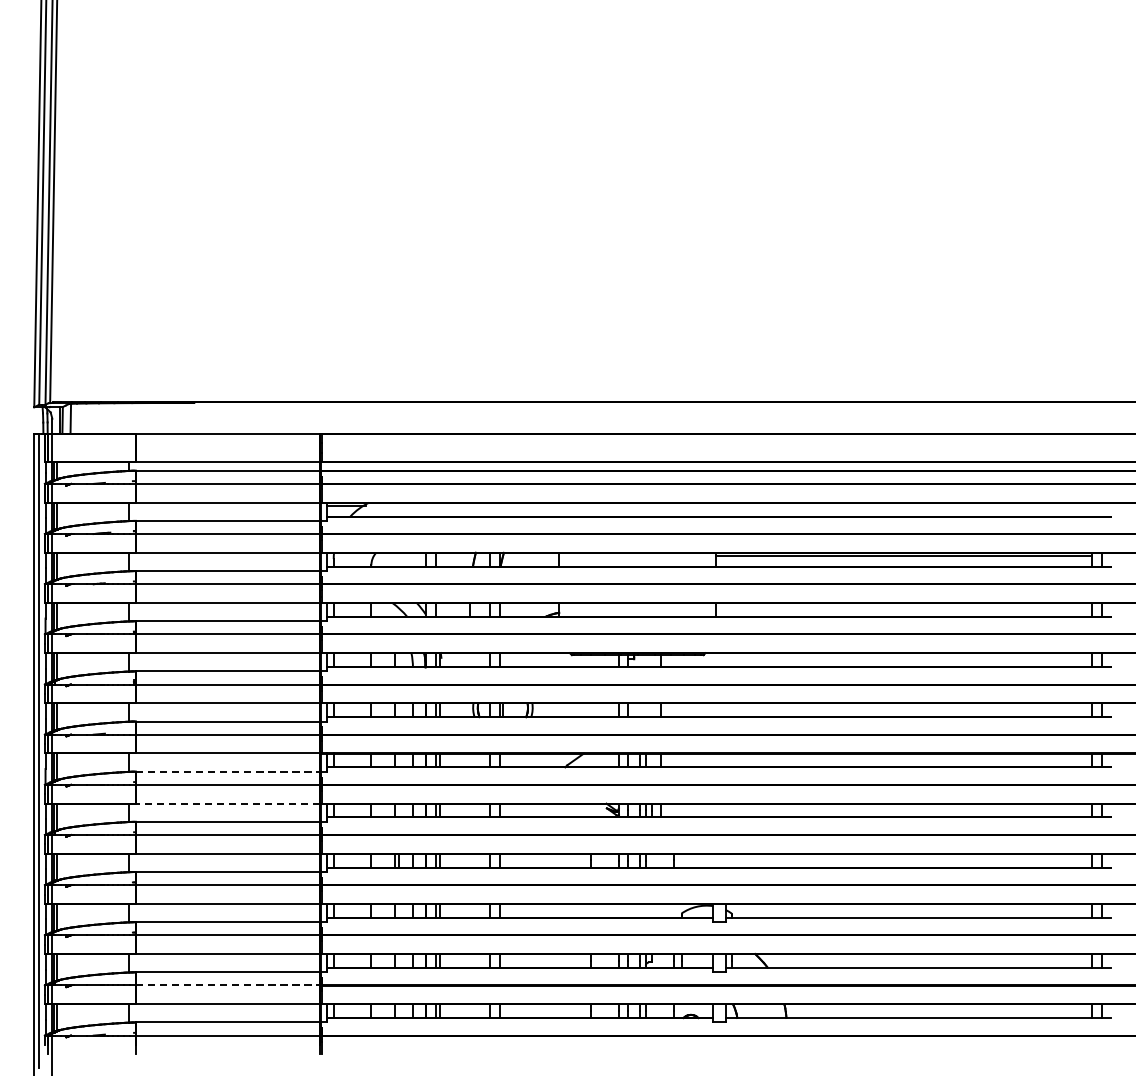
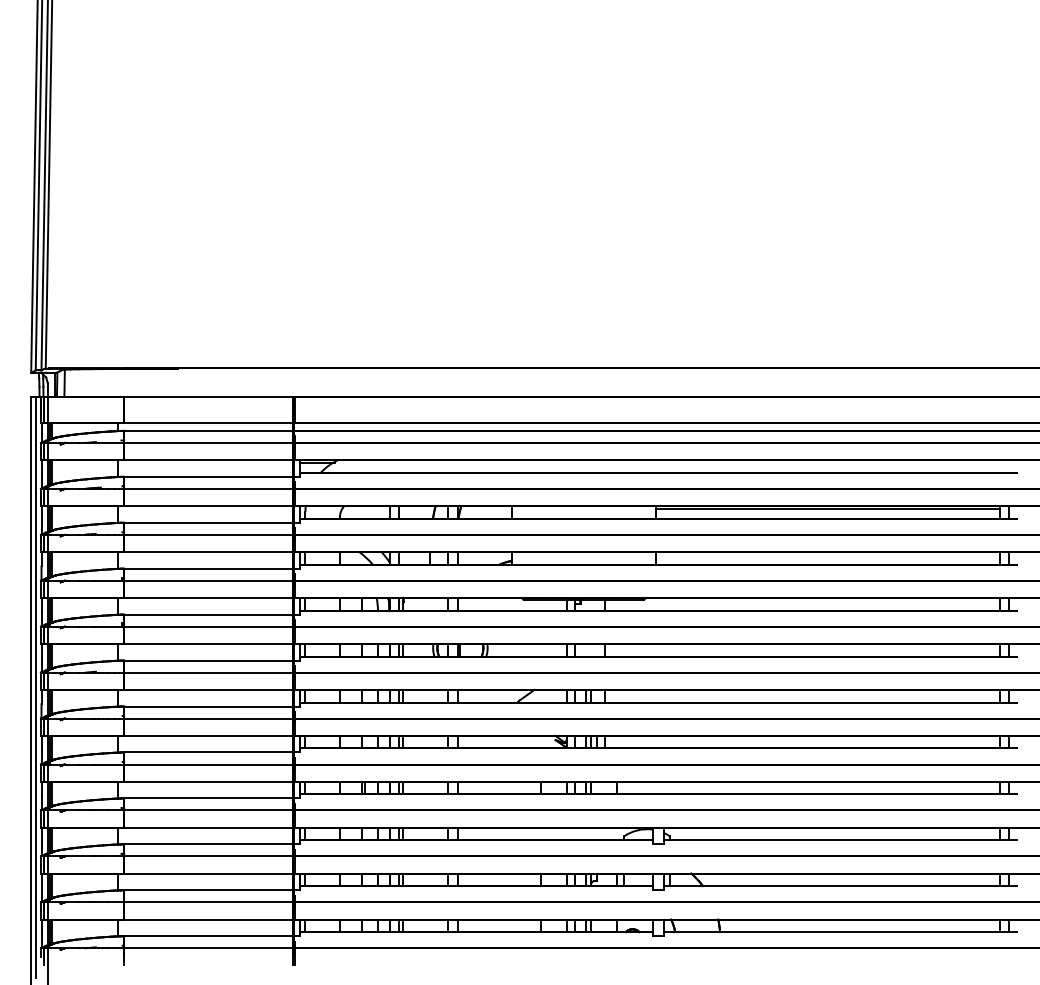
line: (227, 771) -> (208, 706), dashed -> solid
line: (227, 803) -> (208, 735), dashed -> solid
line: (227, 985) -> (208, 902), dashed -> solid

